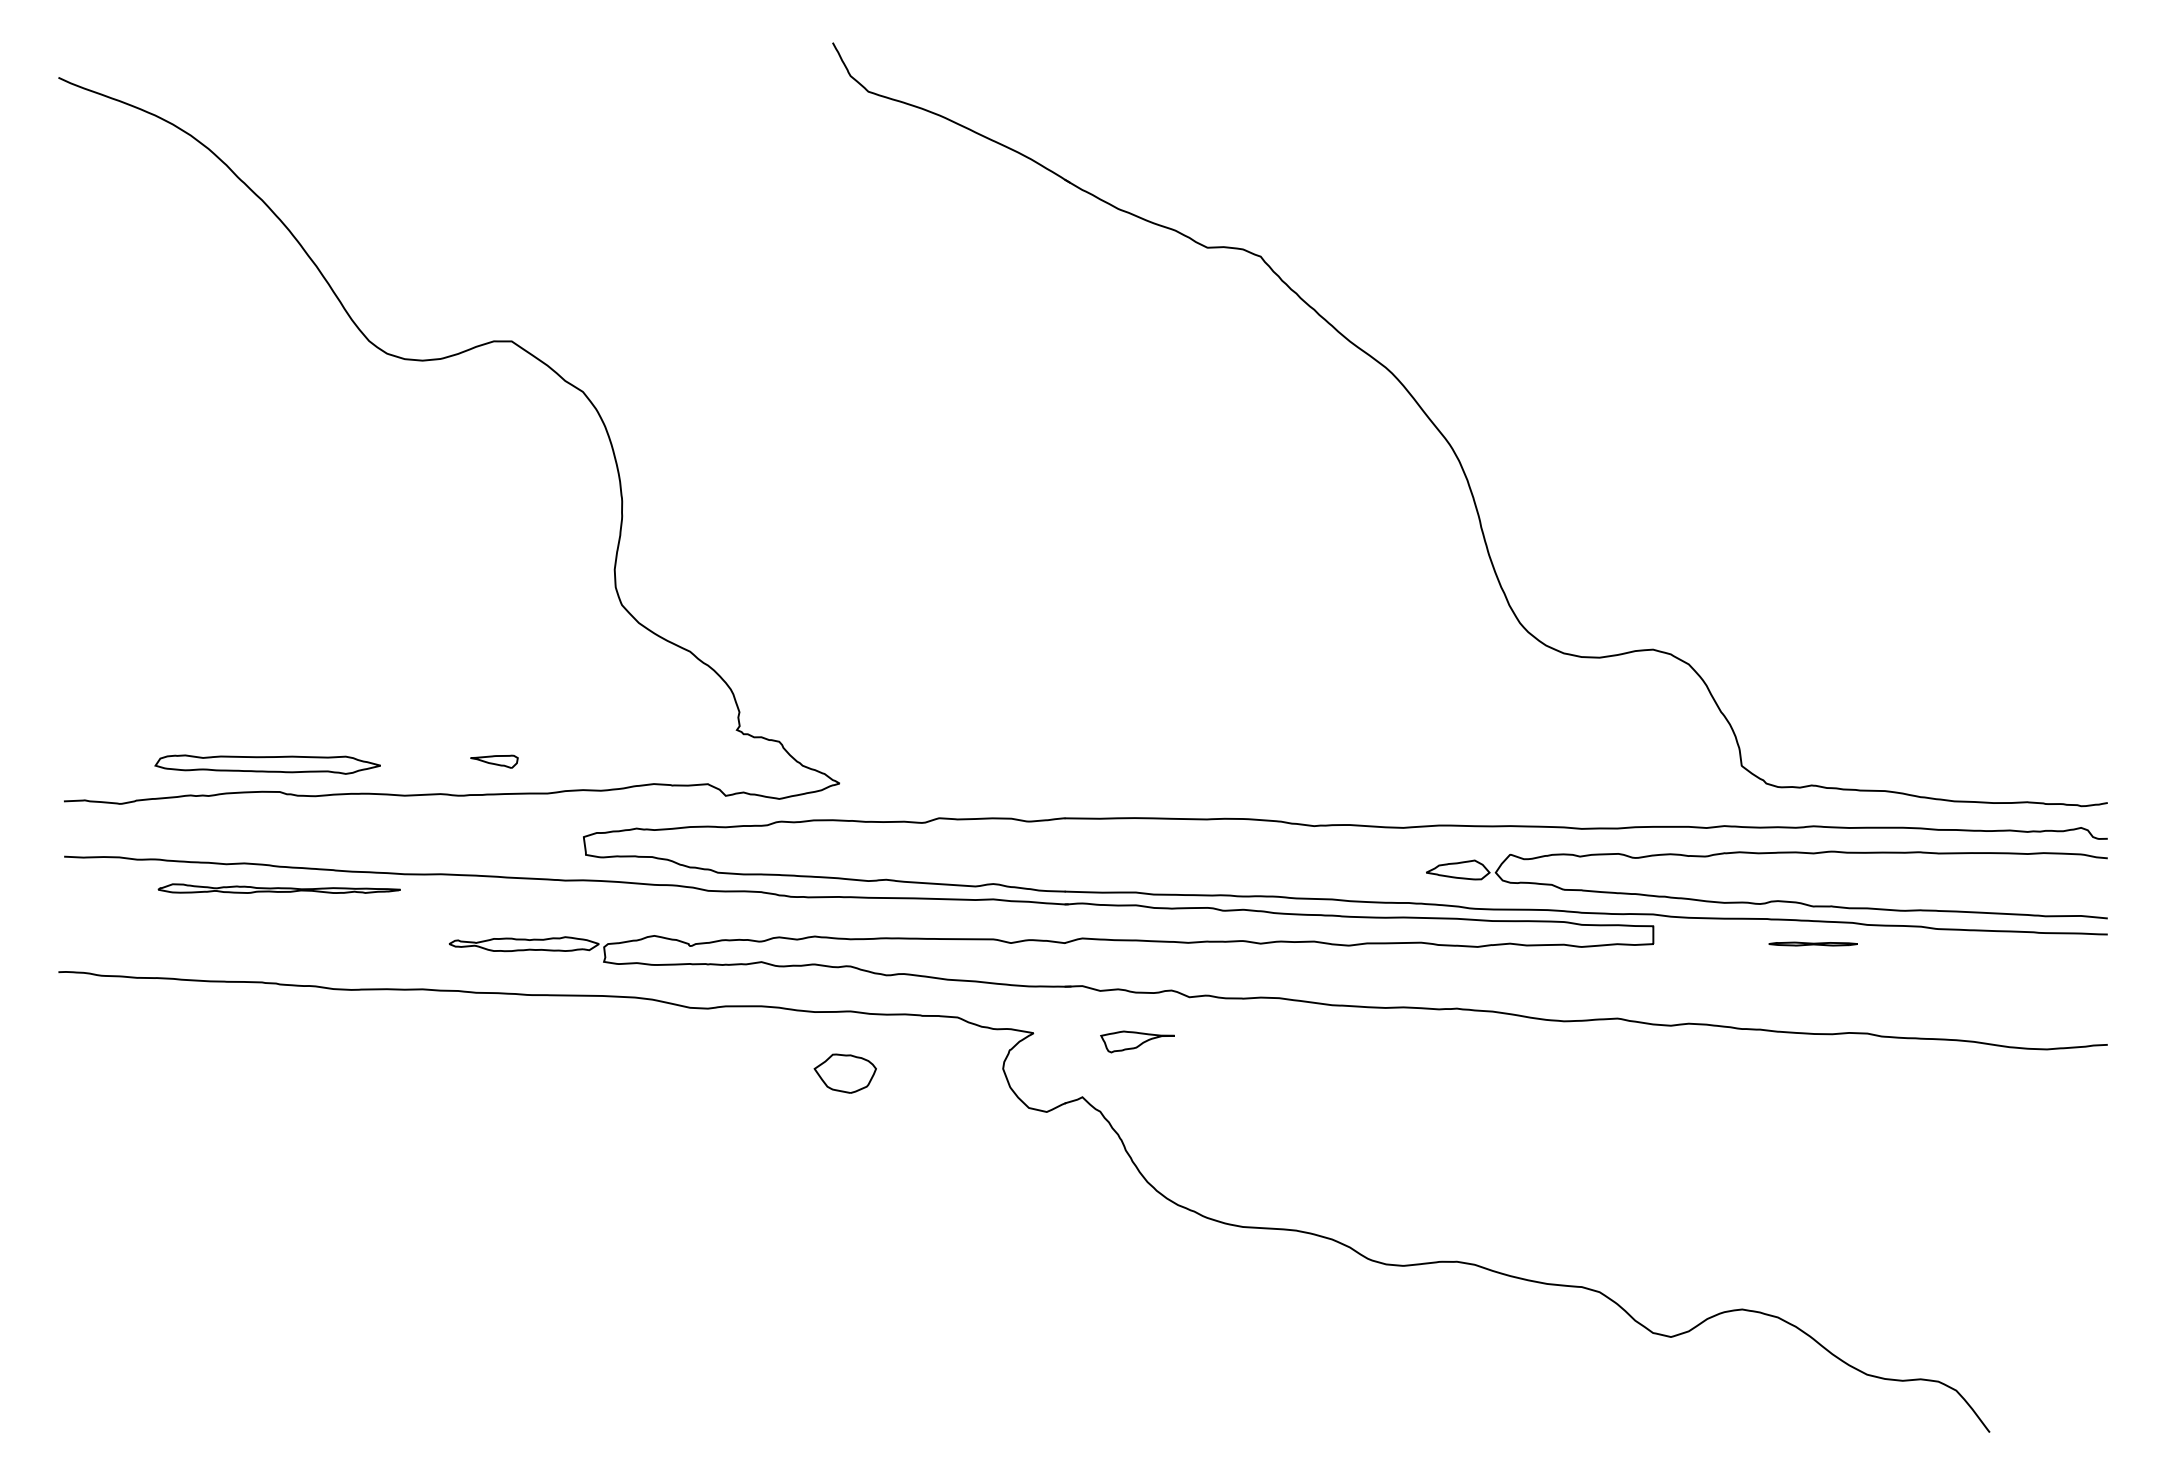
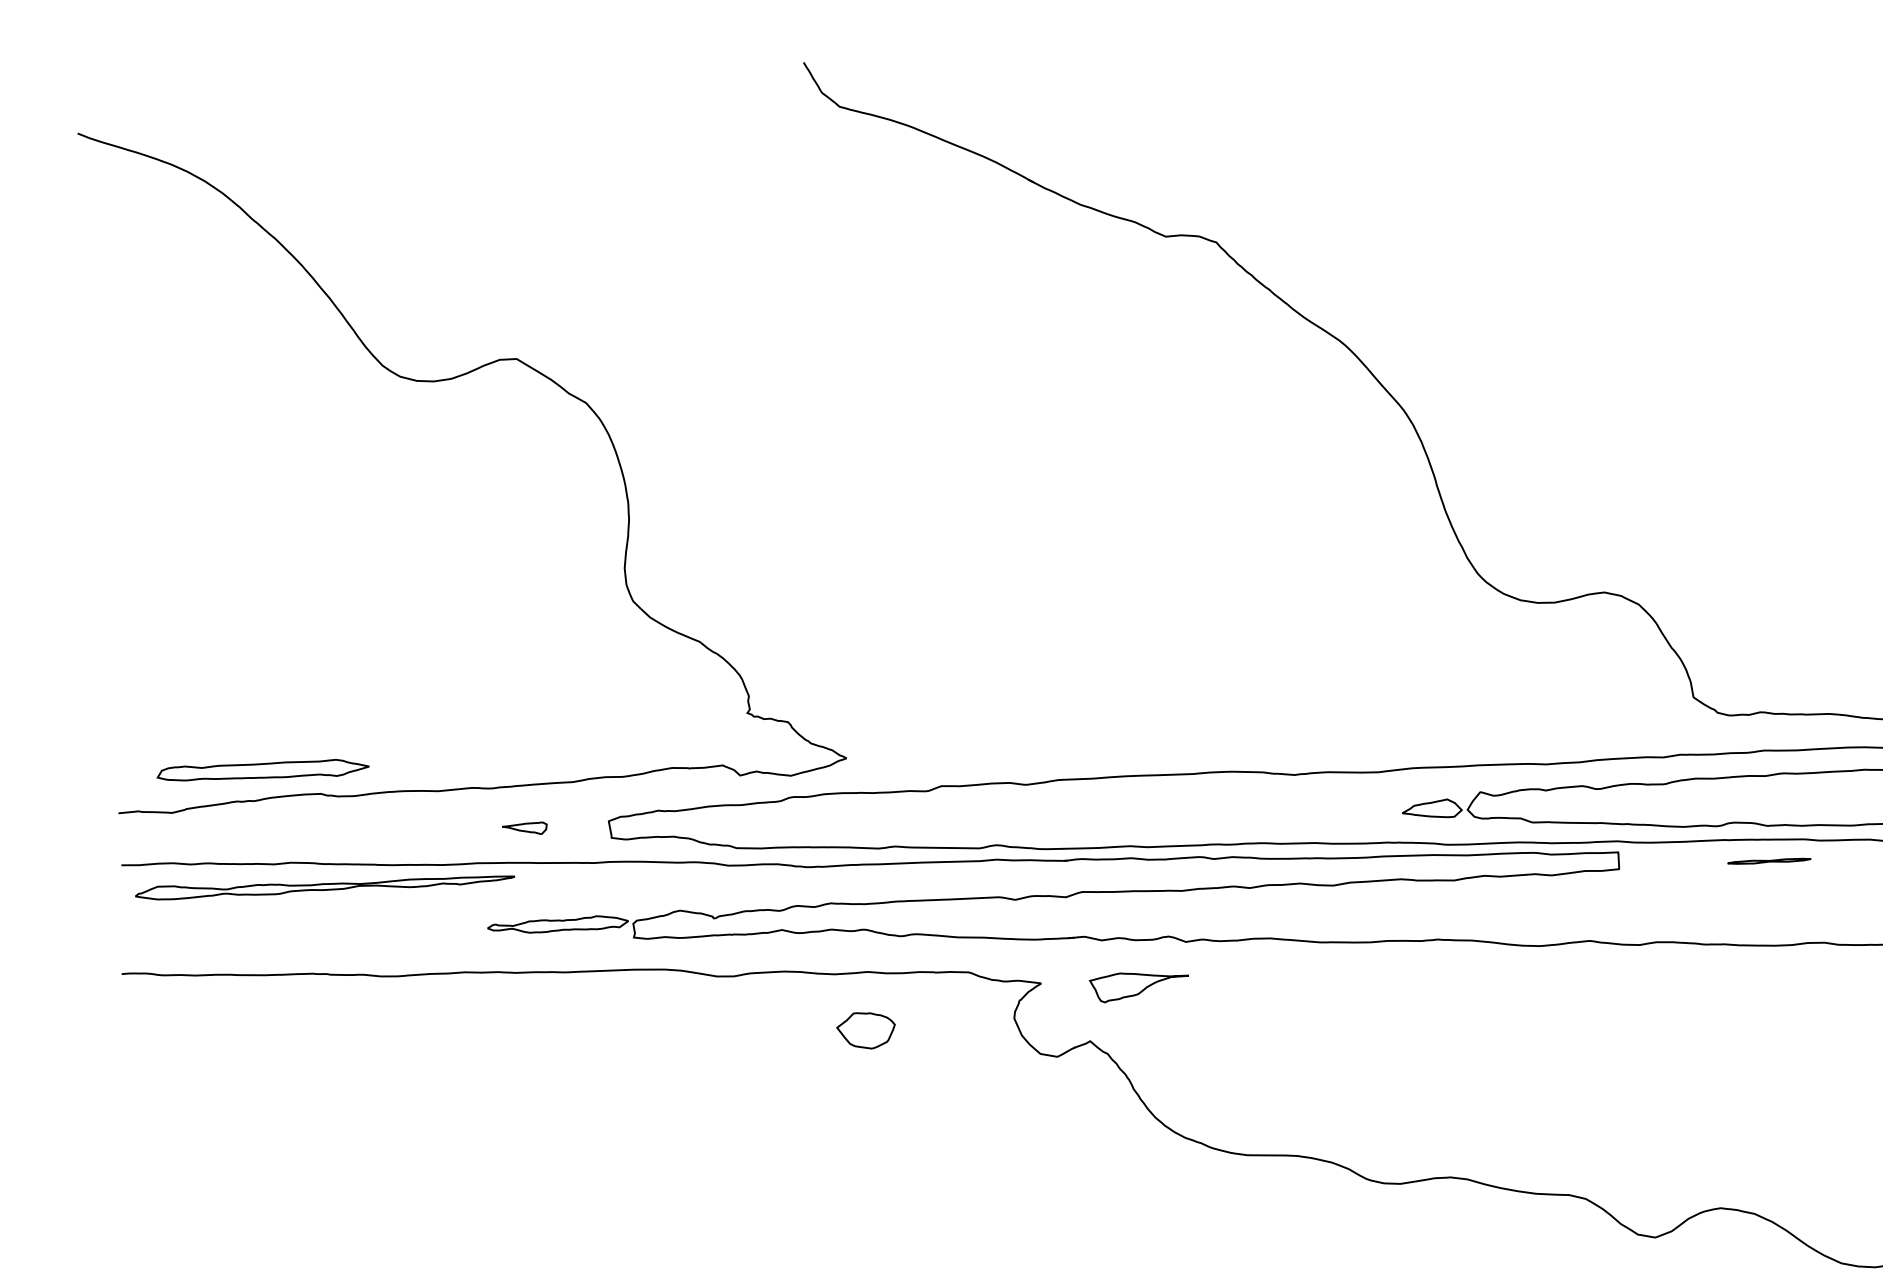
part: (494, 761) -> (525, 828), moved
part: (267, 764) -> (262, 771), moved
part: (279, 888) -> (325, 884), size x1.67
part: (1137, 1041) -> (1139, 986), size x1.43

